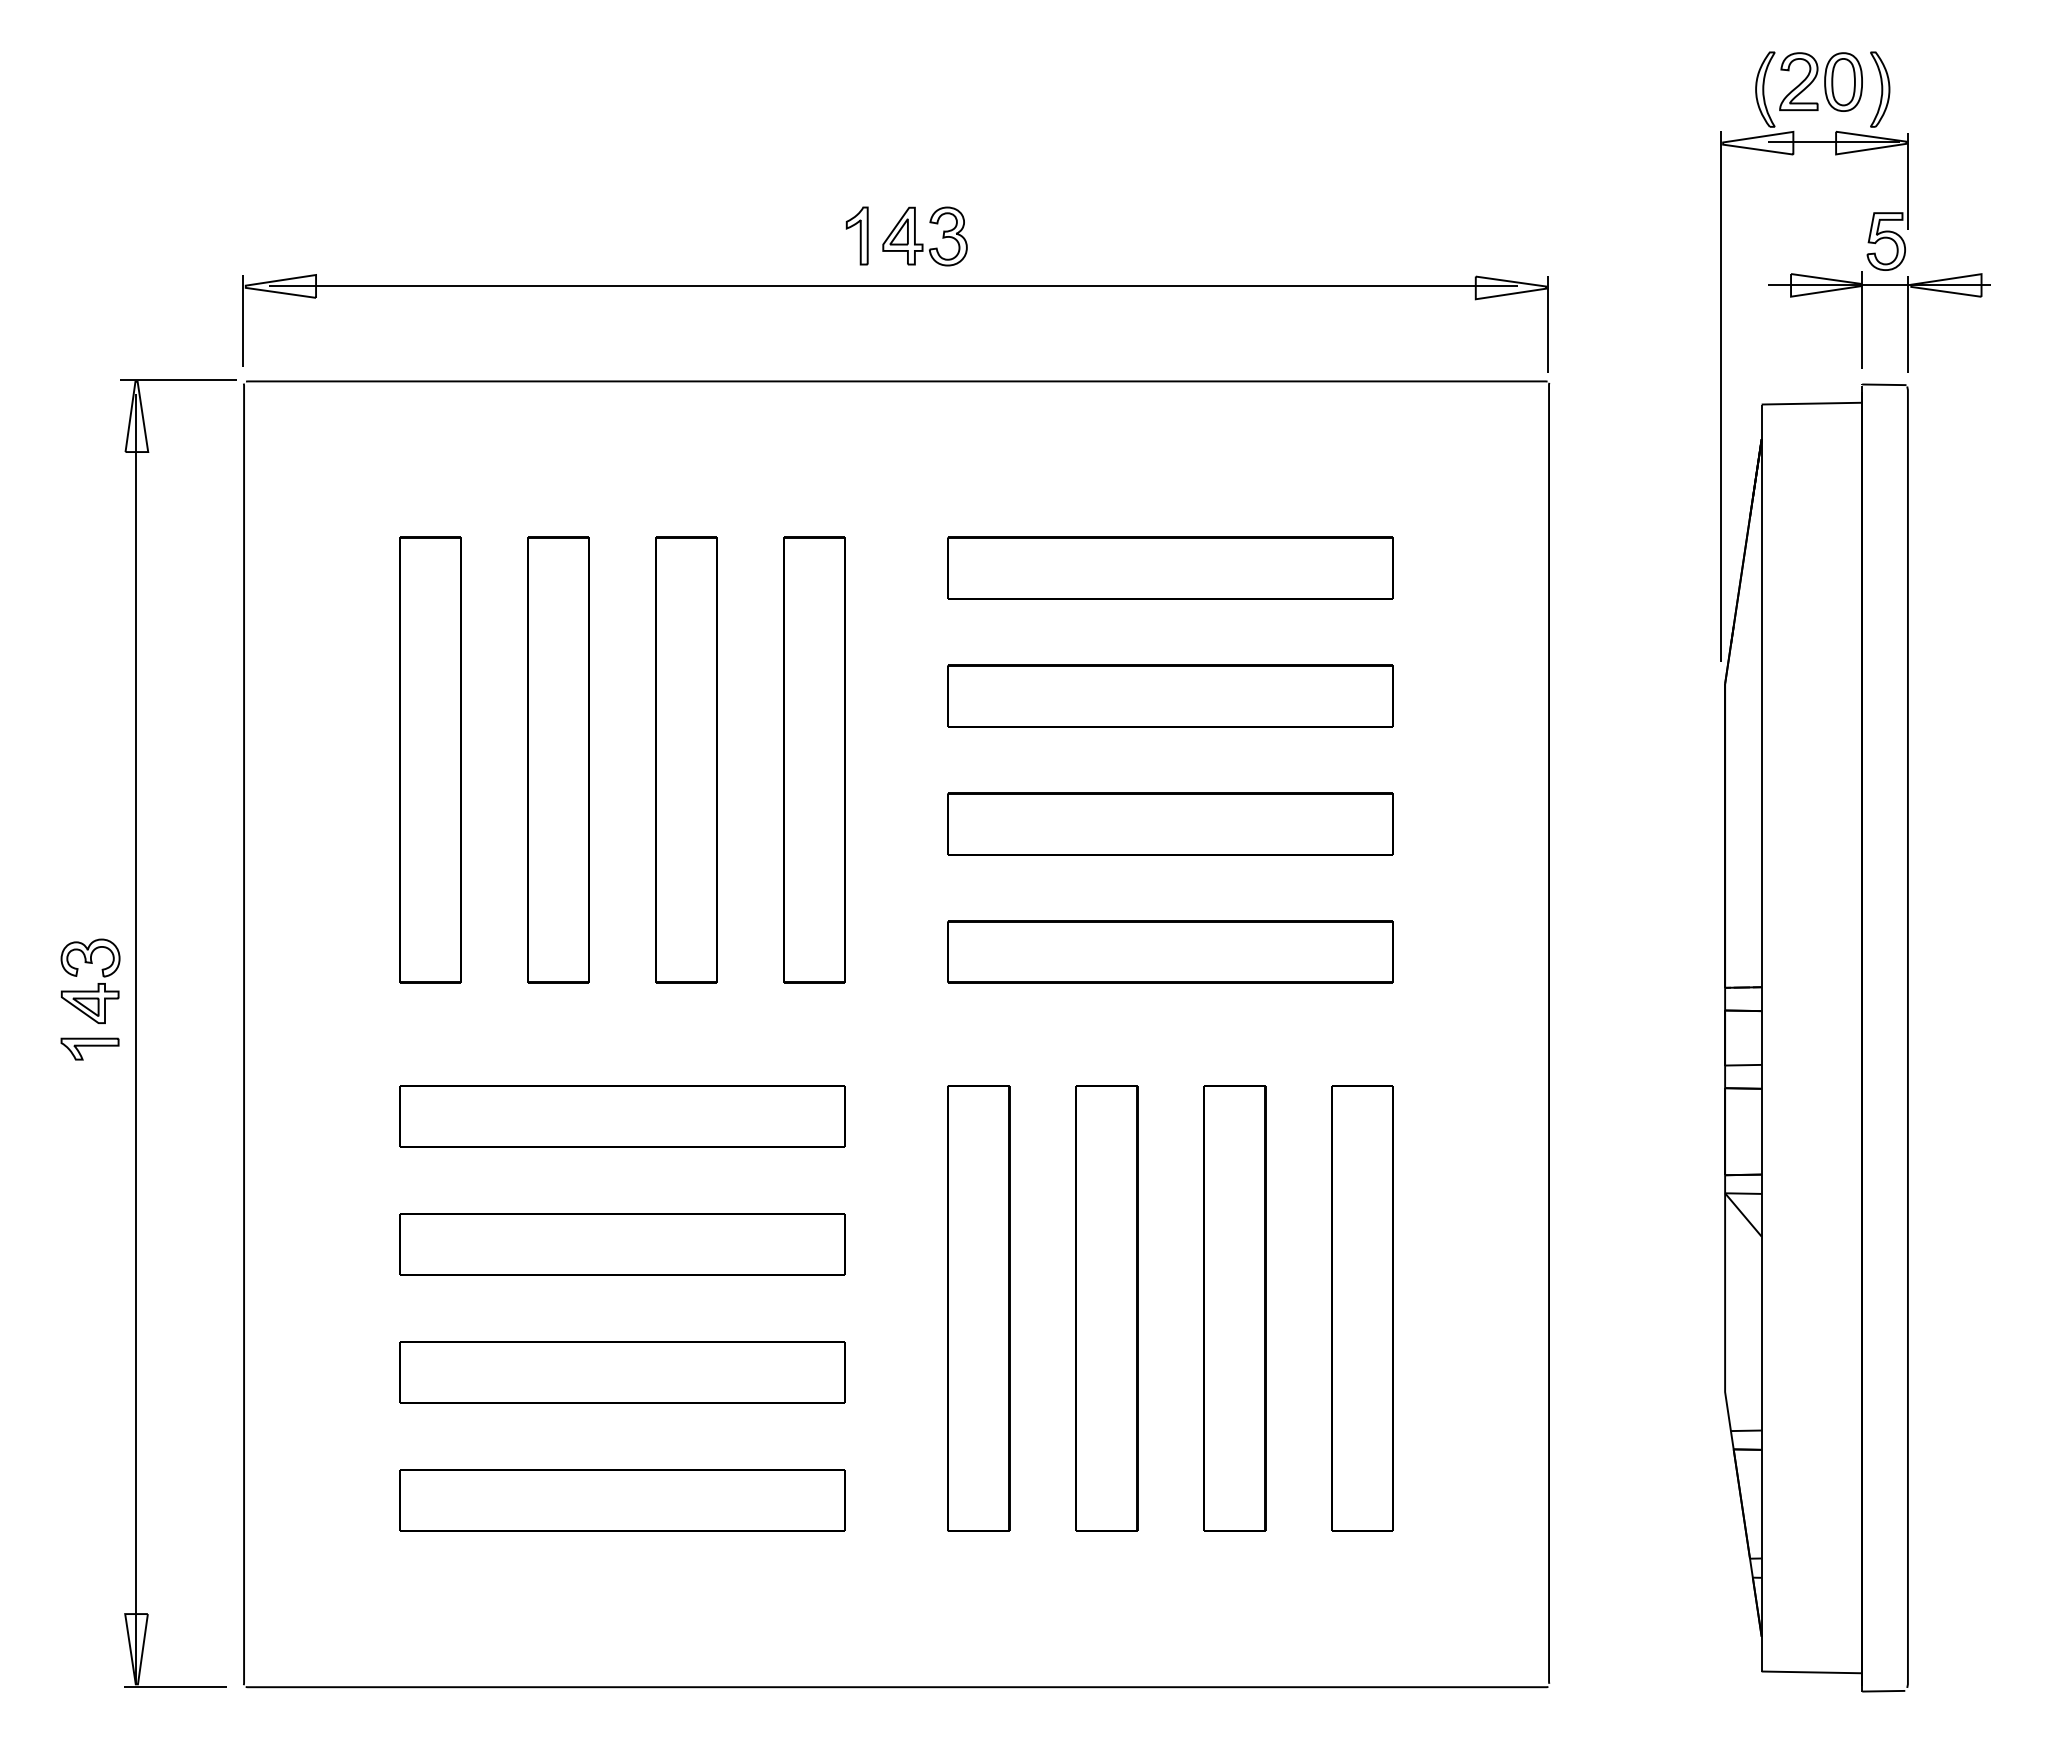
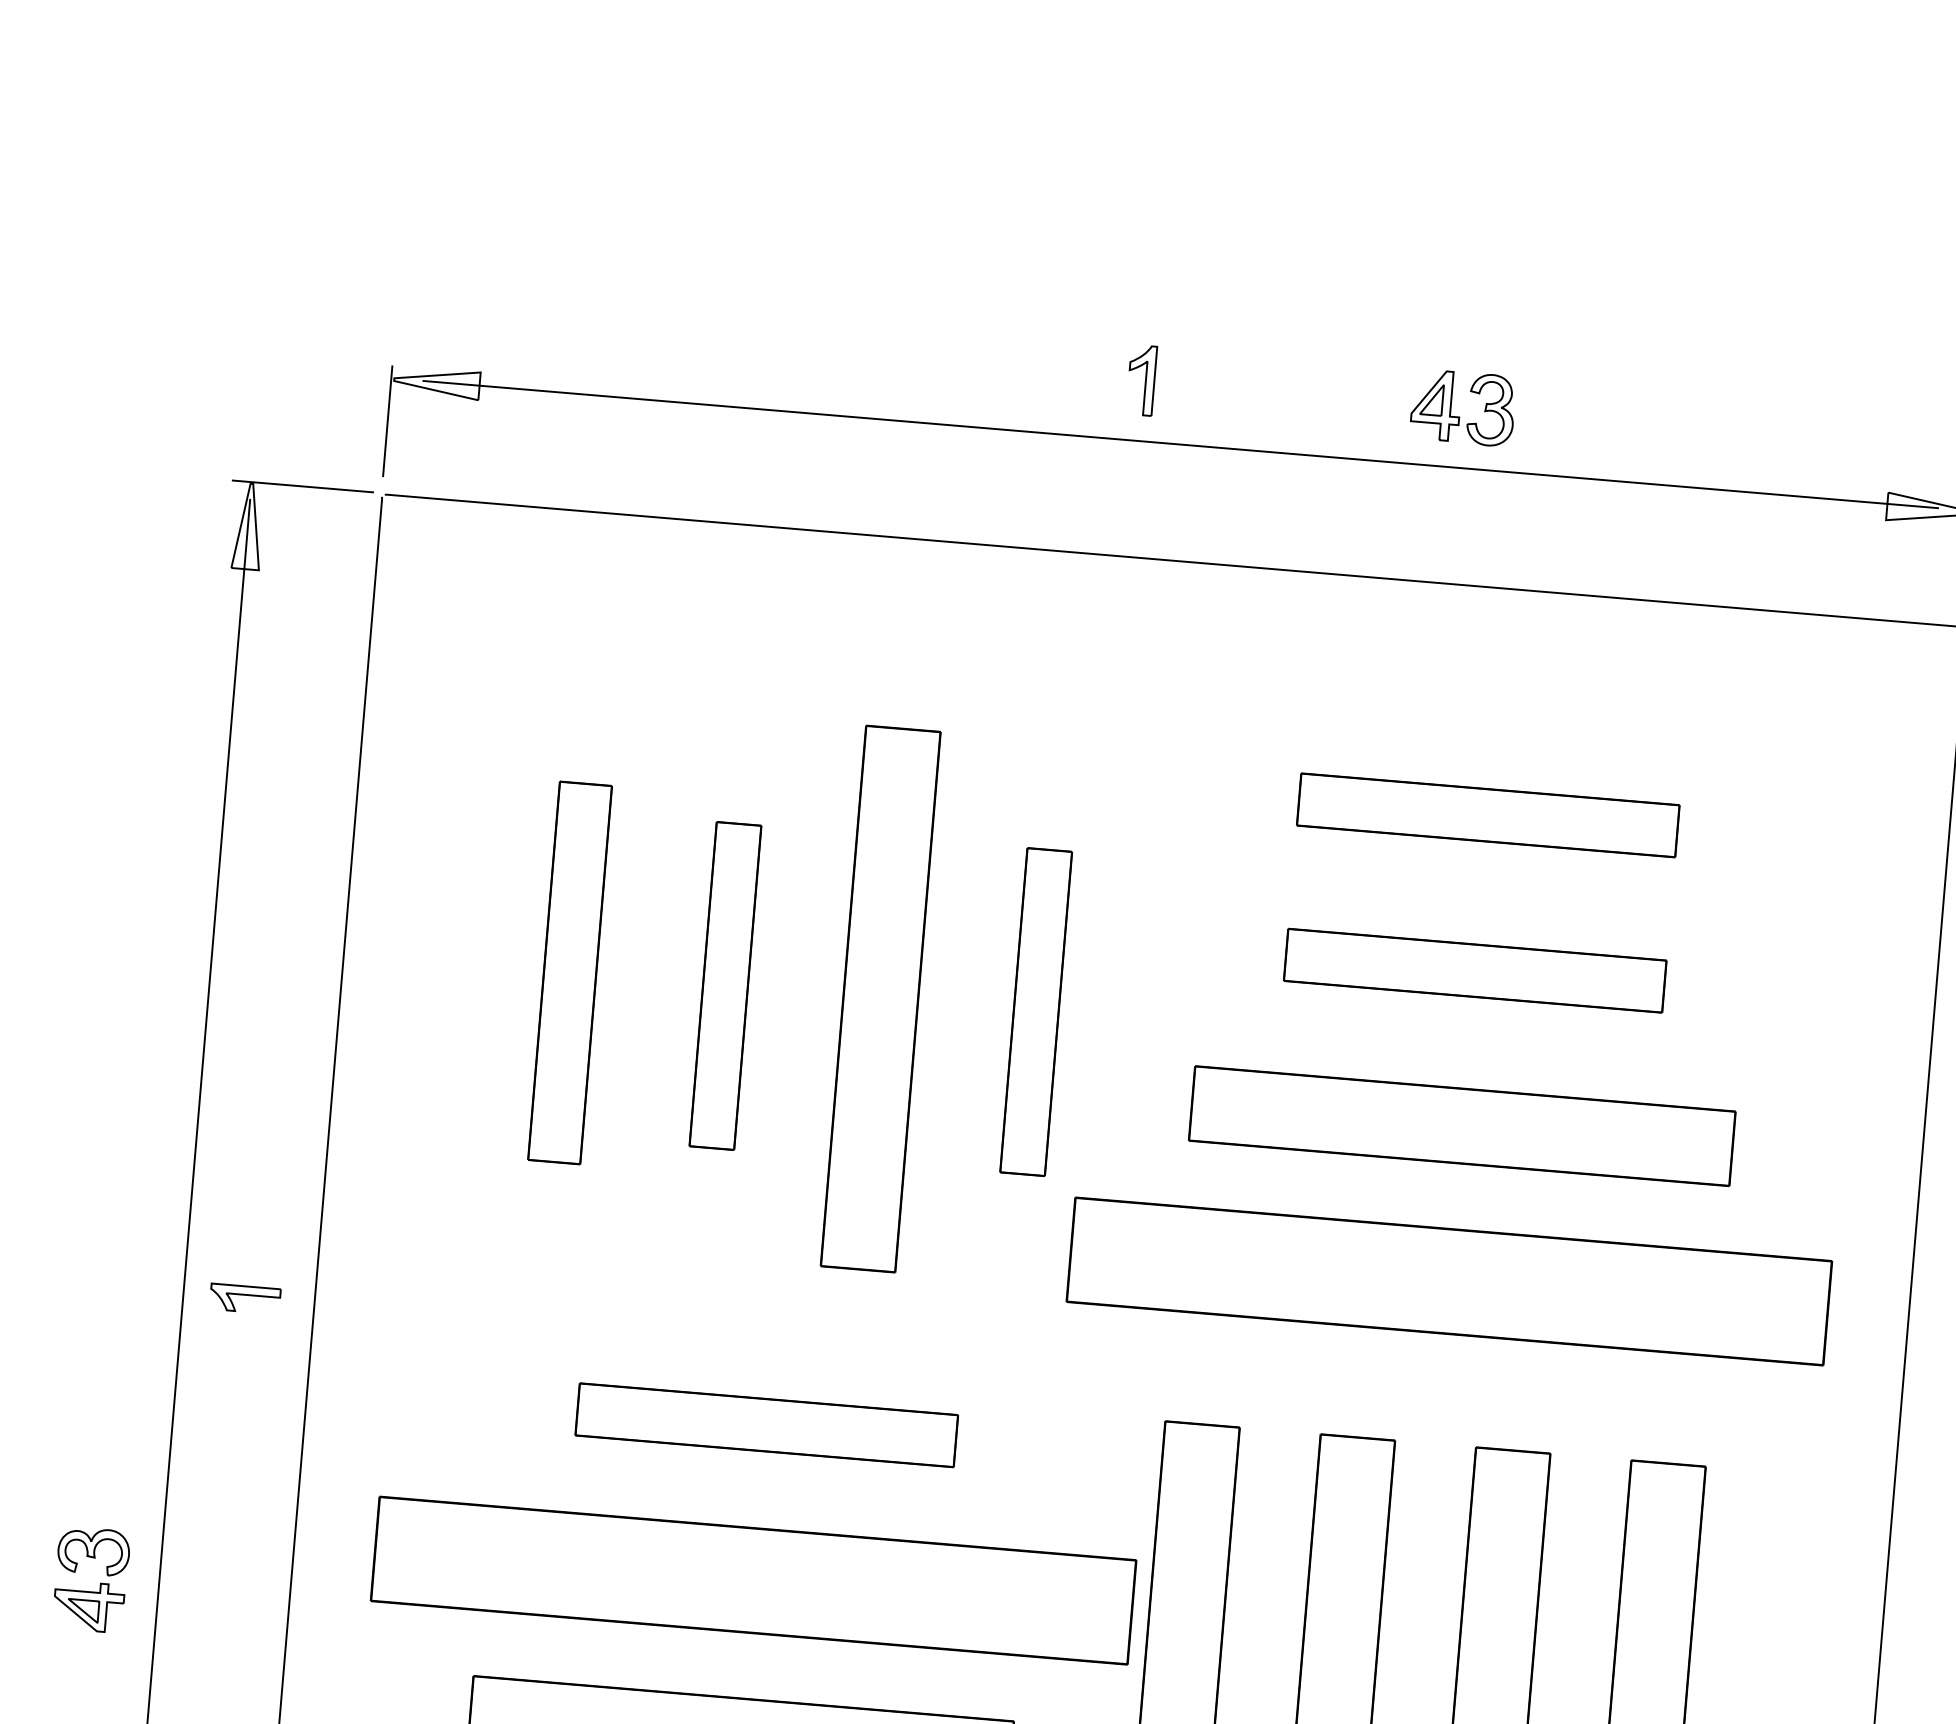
part: (923, 243) -> (1460, 416), moved
part: (1170, 567) -> (1488, 814), size x0.7
part: (1170, 695) -> (1475, 970), size x0.7
part: (430, 759) -> (570, 972), size x0.7
part: (558, 759) -> (725, 985), size x0.6
part: (814, 759) -> (1036, 1011), size x0.6
part: (1170, 951) -> (1448, 1280), size x1.4
part: (97, 983) -> (99, 1583), moved
part: (89, 1048) -> (244, 1298), moved
part: (622, 1116) -> (766, 1425), size x0.7
part: (622, 1244) -> (753, 1580), size x1.4

